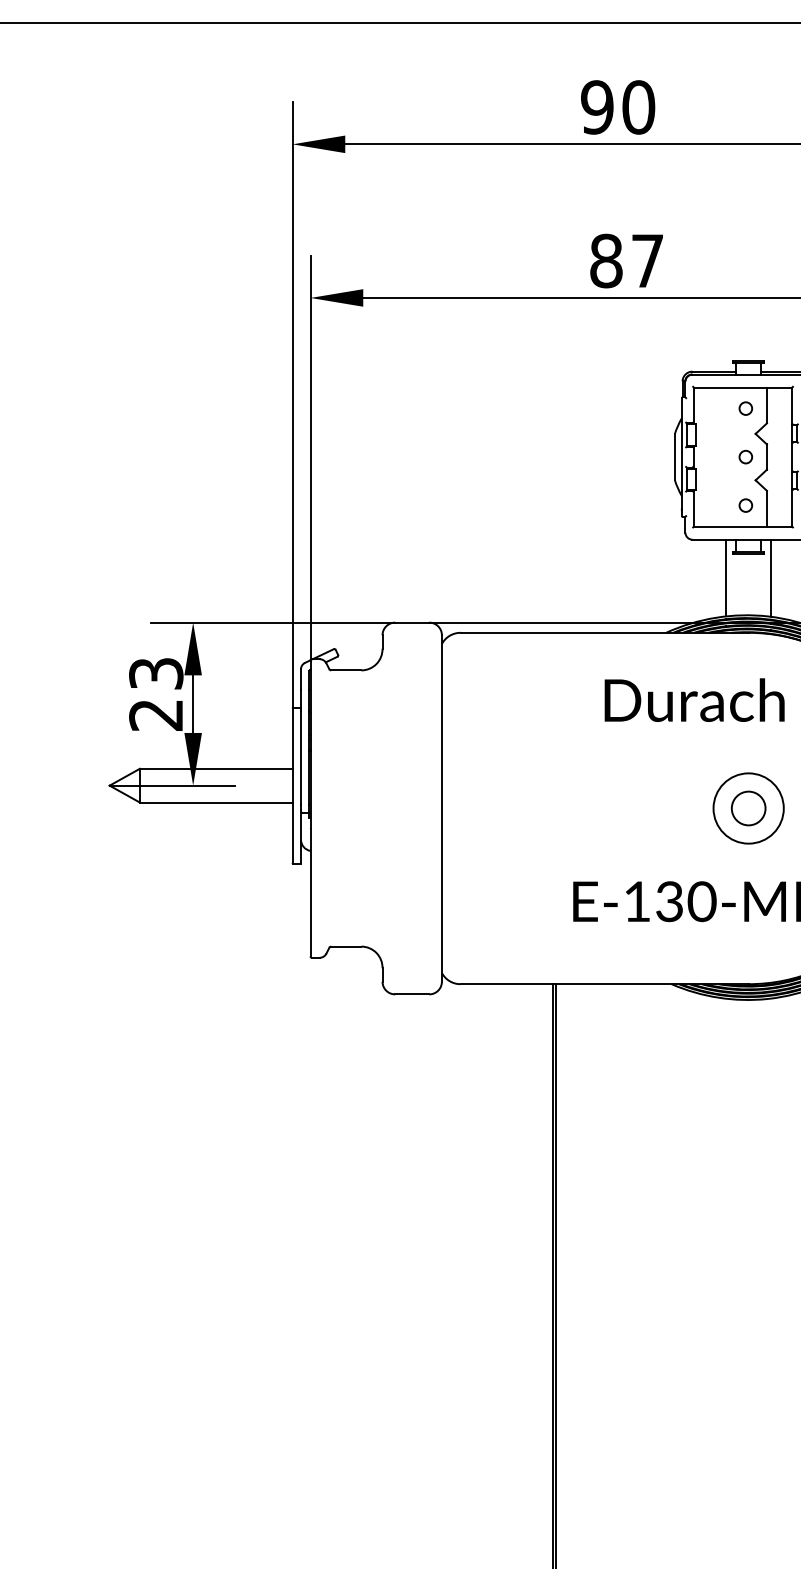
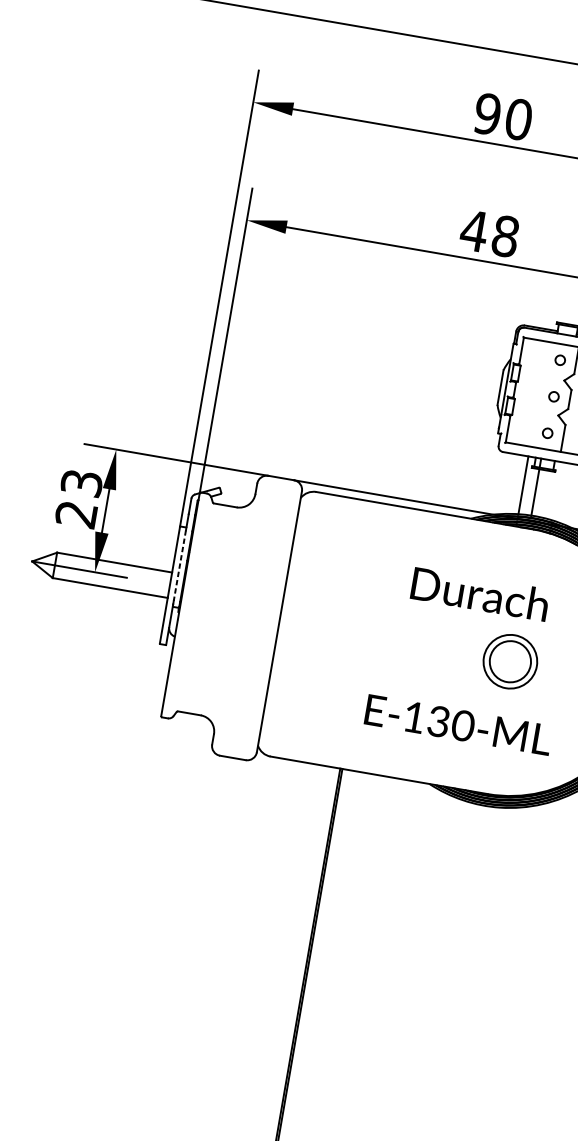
text: (626, 260) -> (489, 233), 87 -> 48
line: (771, 577) -> (536, 487), moved
text: (694, 699) -> (480, 593), moved
line: (301, 758) -> (180, 565), solid -> dashed
circle: (748, 808) -> (510, 661), size x1.6

